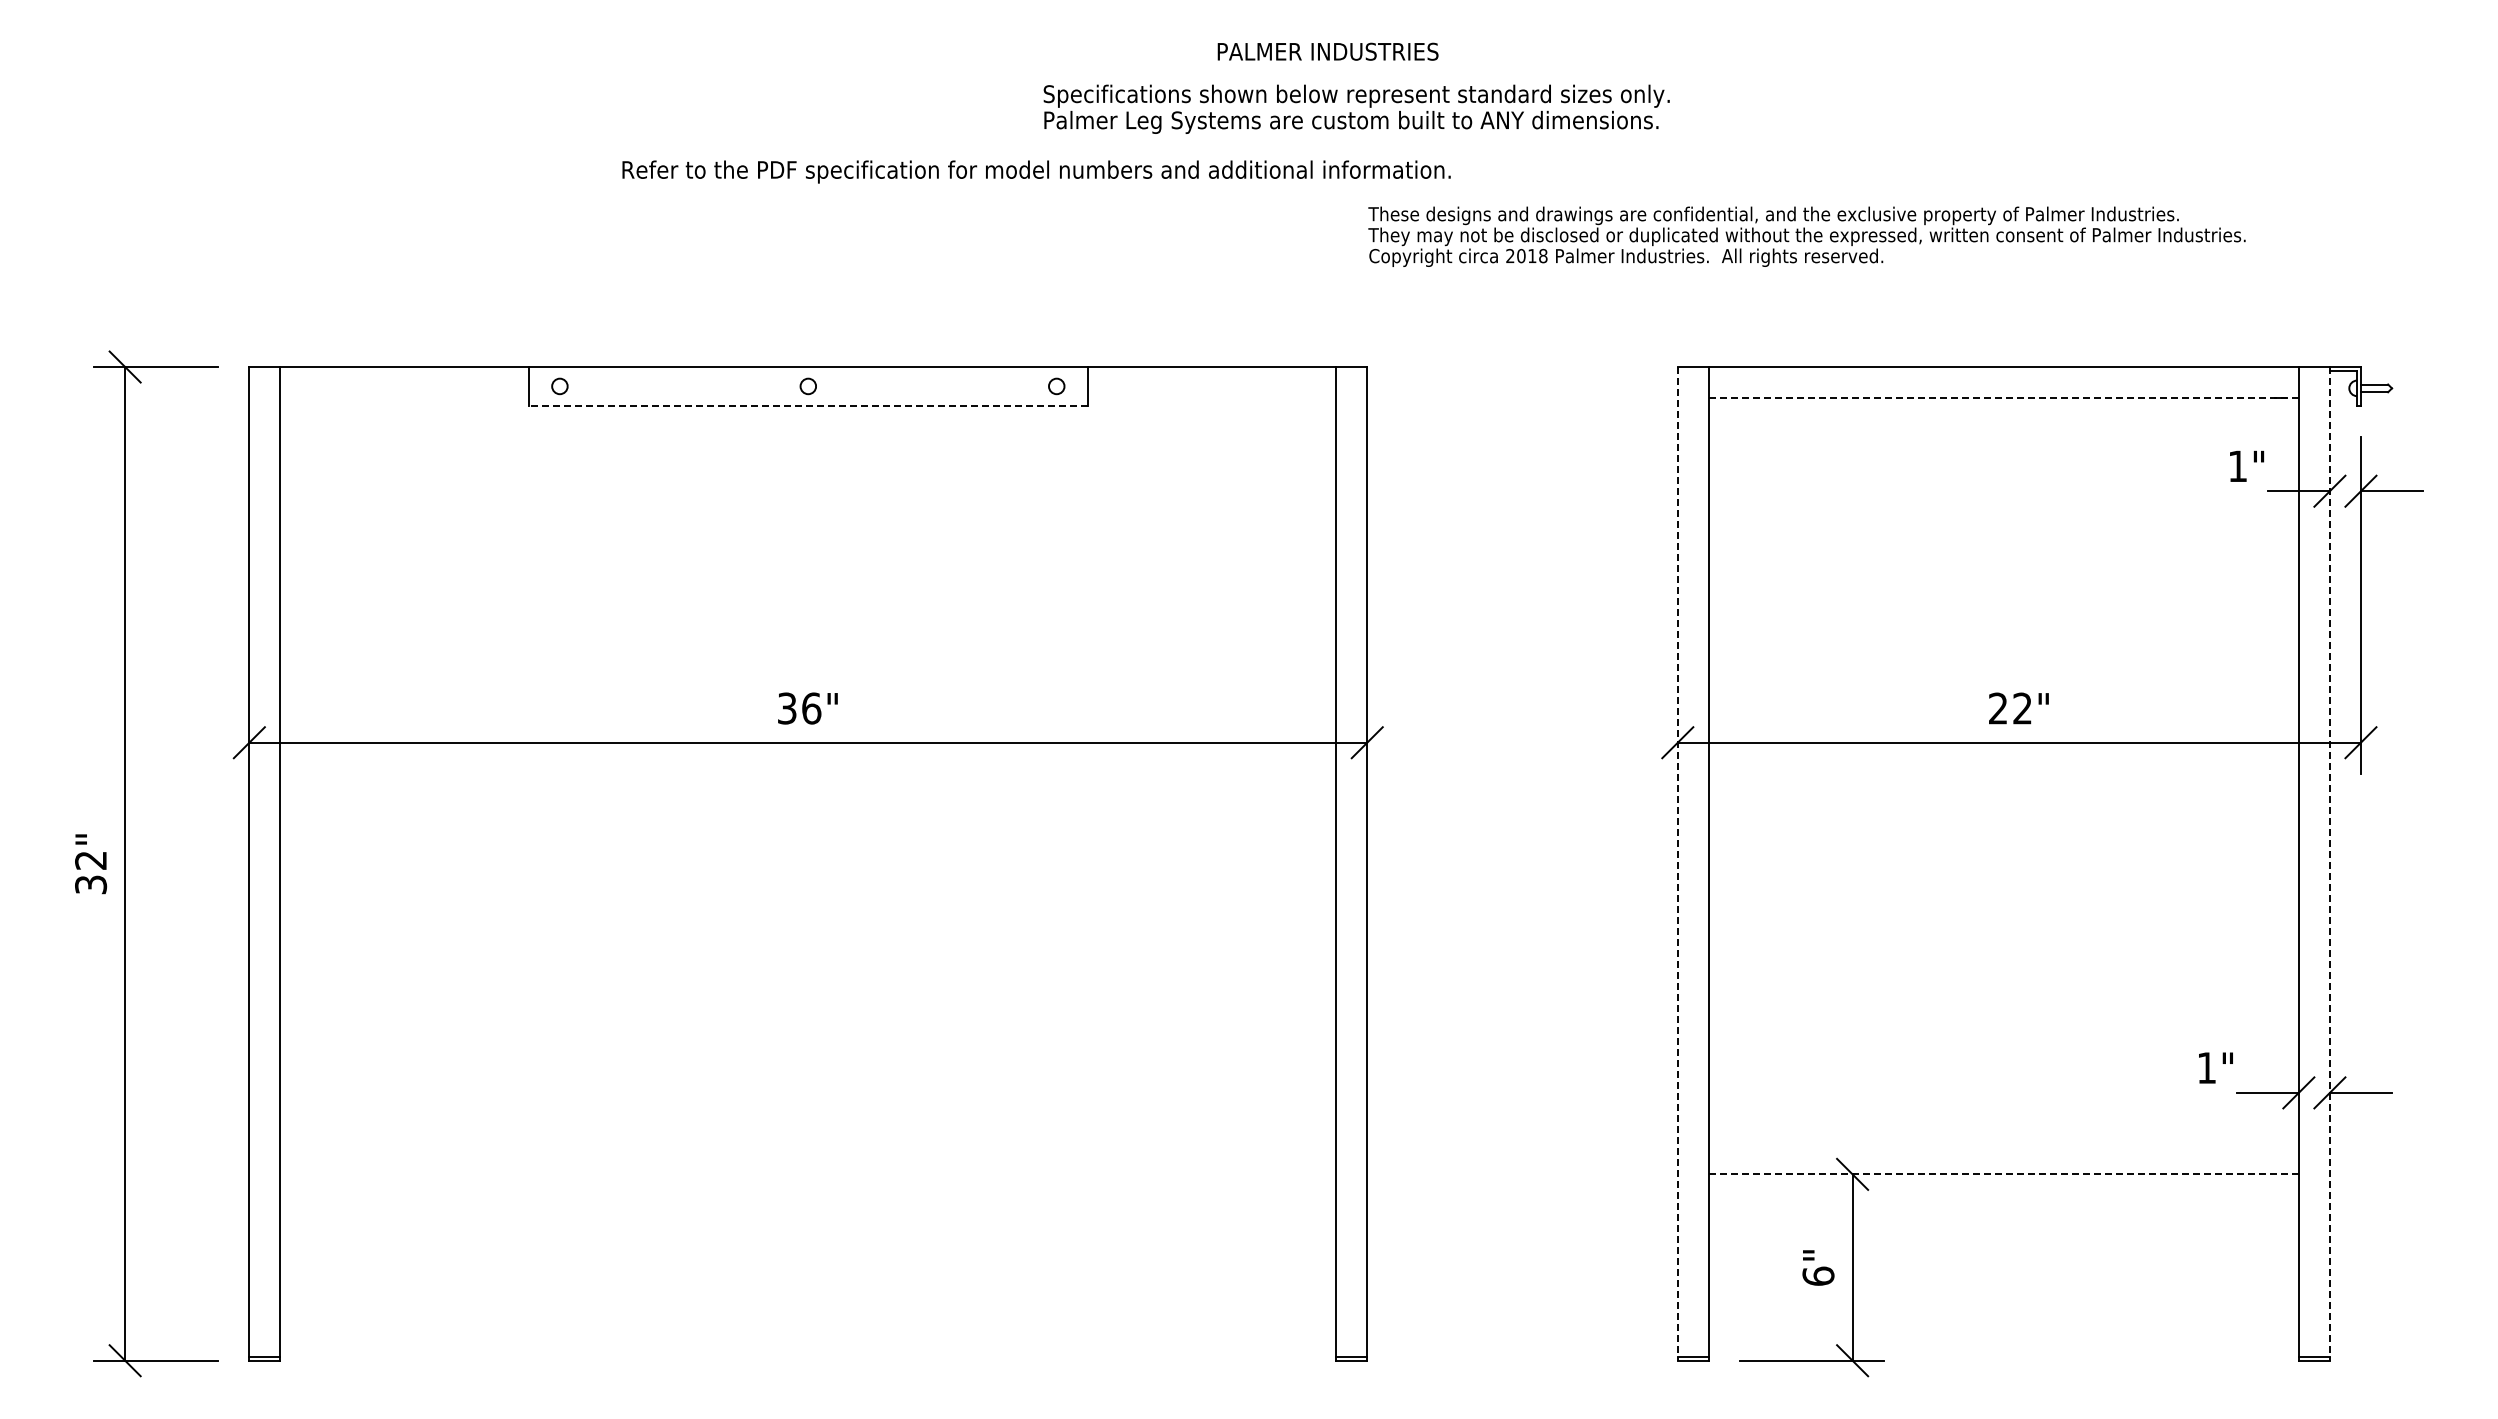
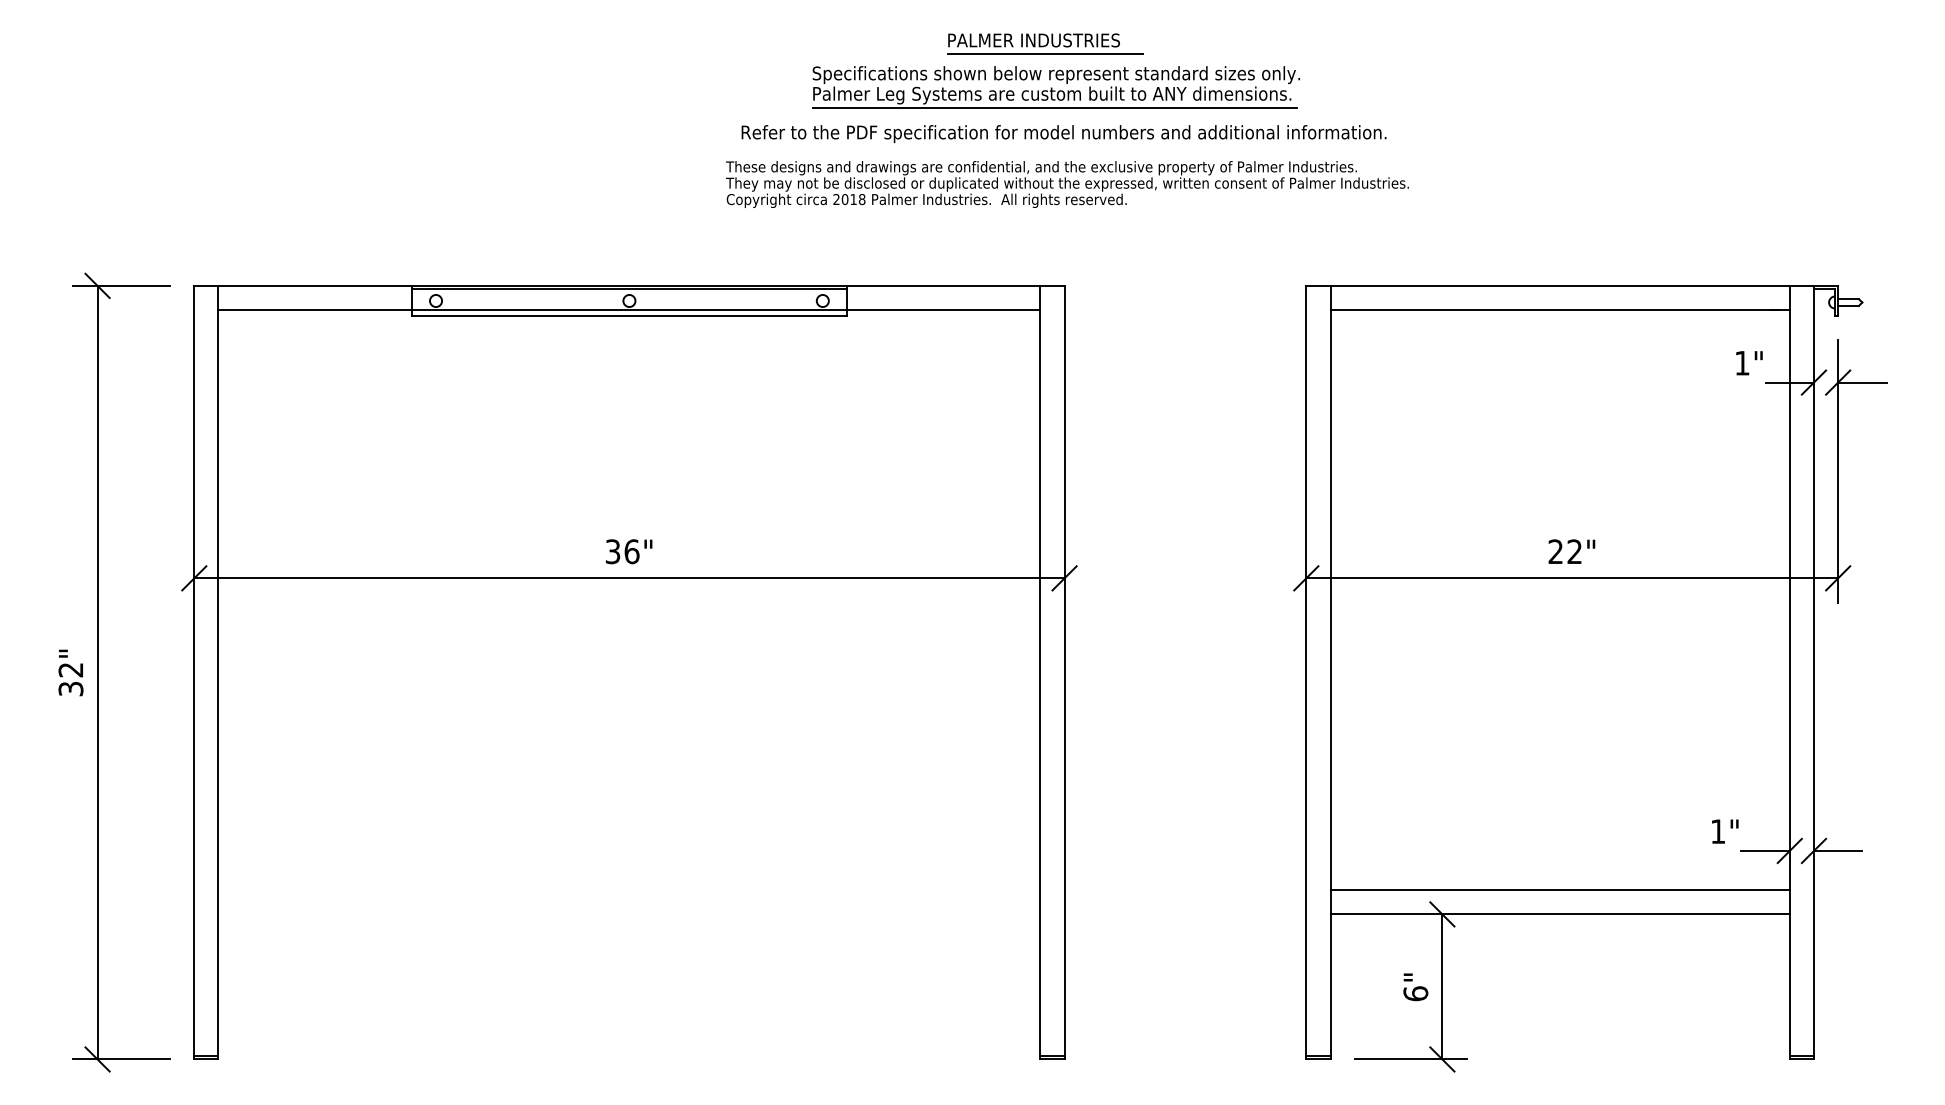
line: (1343, 69) -> (1046, 54), added
line: (1354, 138) -> (1054, 107), added
text: (1036, 171) -> (1063, 133), moved
text: (1806, 236) -> (1067, 184), moved
line: (807, 370) -> (628, 288), added
line: (808, 398) -> (629, 310), added
line: (2003, 398) -> (1559, 310), dashed -> solid
line: (807, 405) -> (628, 315), dashed -> solid
line: (1677, 863) -> (1306, 672), dashed -> solid
line: (2329, 863) -> (1813, 672), dashed -> solid
line: (2003, 1143) -> (1559, 890), added
line: (2003, 1174) -> (1559, 914), dashed -> solid

